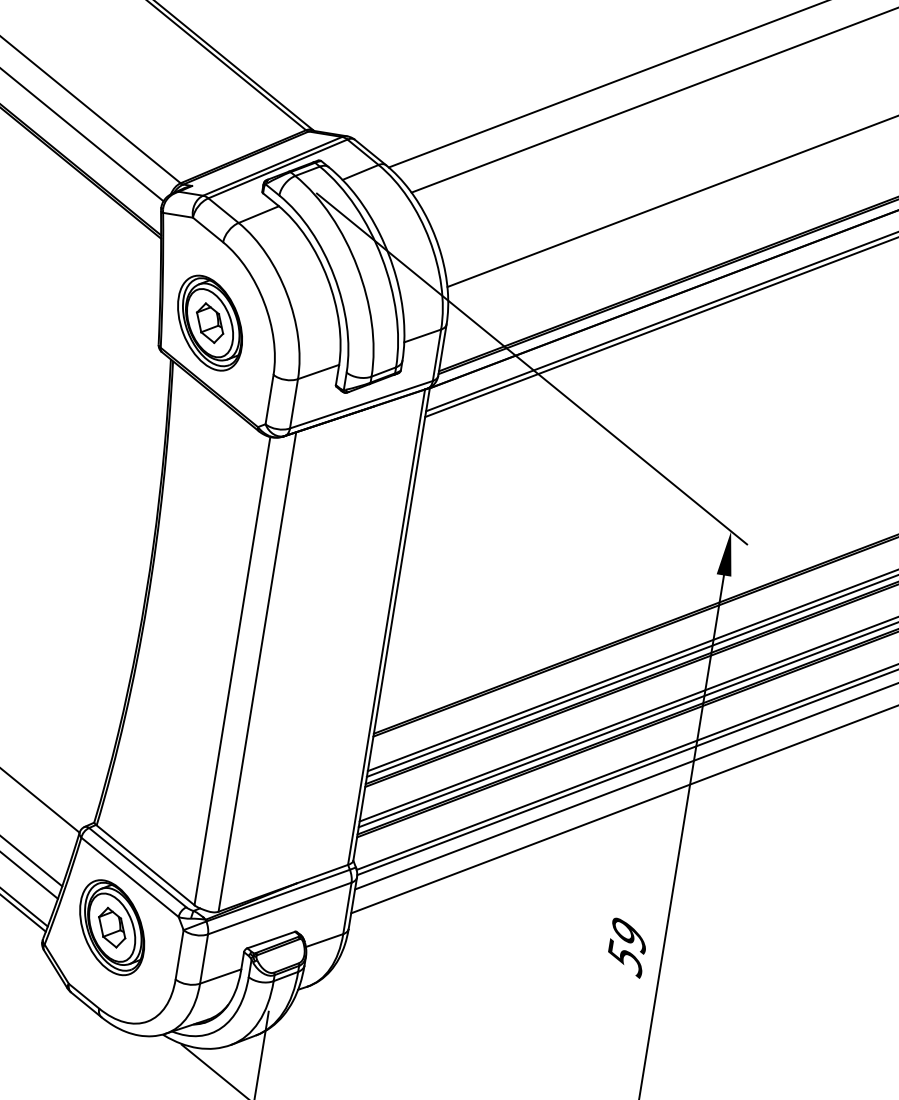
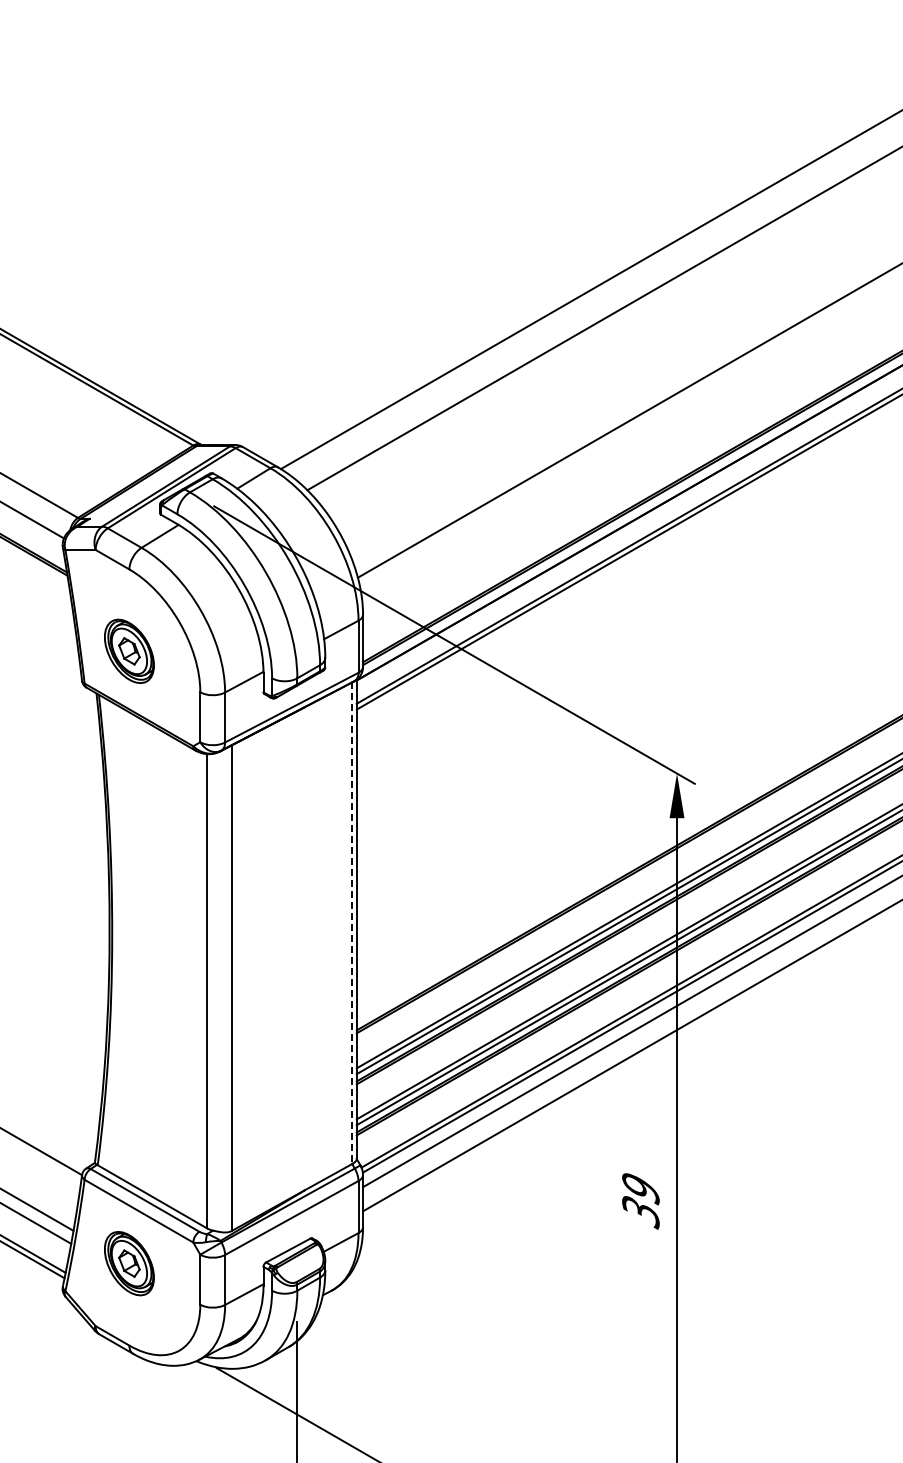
part: (210, 323) -> (129, 651), size x0.7
line: (386, 627) -> (352, 923), solid -> dashed
part: (112, 927) -> (129, 1263), size x0.7
text: (625, 957) -> (640, 1211), 59 -> 39

